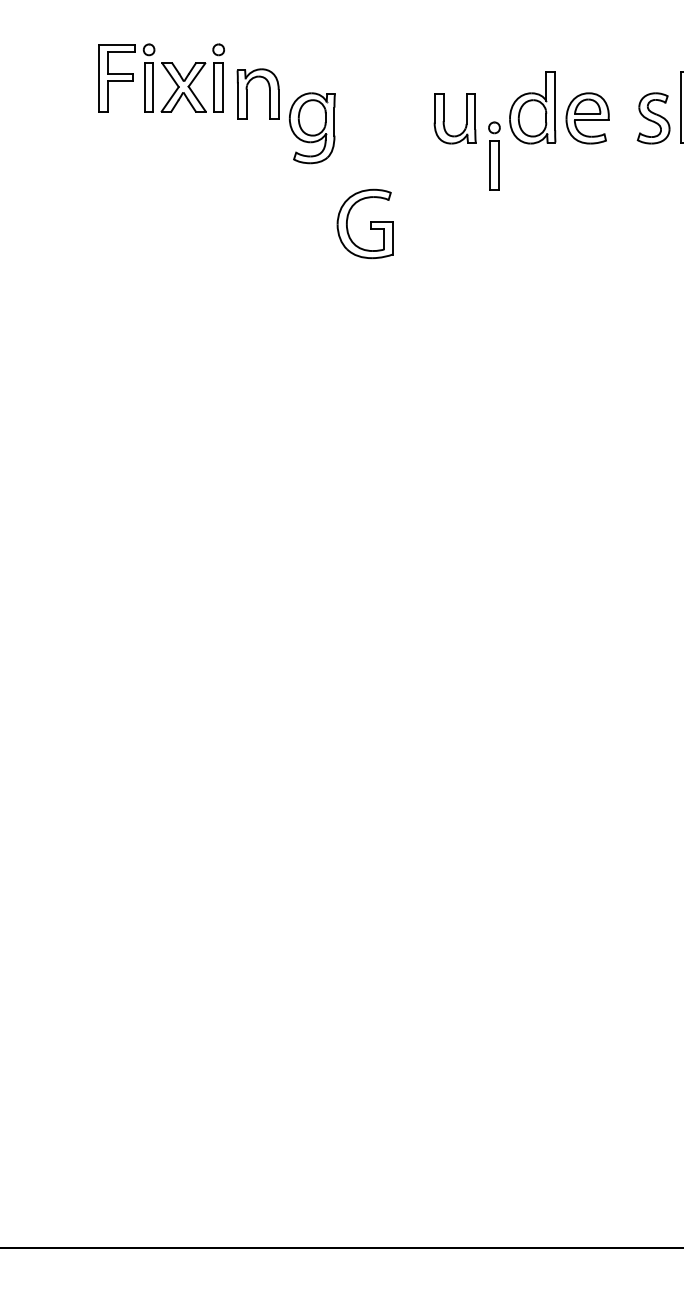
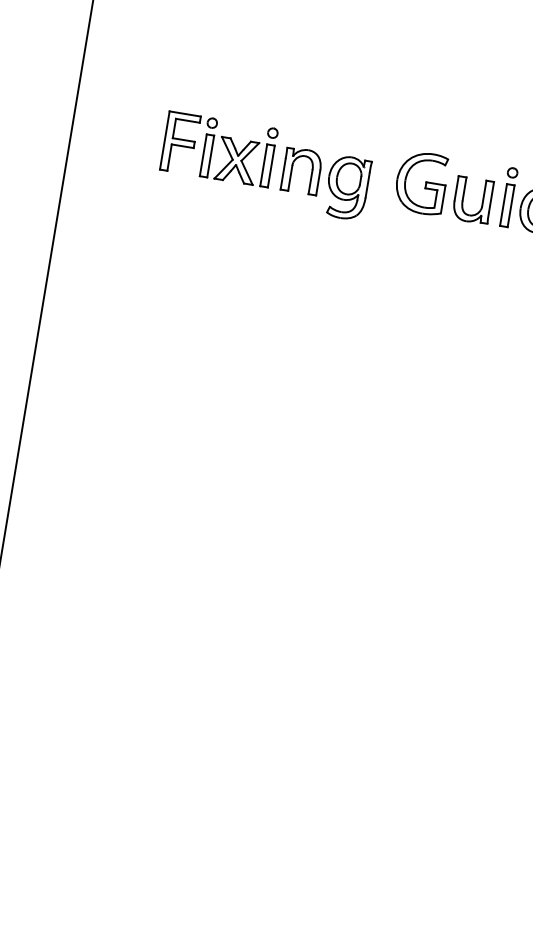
part: (168, 74) -> (225, 147), moved
part: (247, 93) -> (292, 169), moved
part: (494, 155) -> (508, 196), moved
part: (364, 223) -> (420, 182), moved

